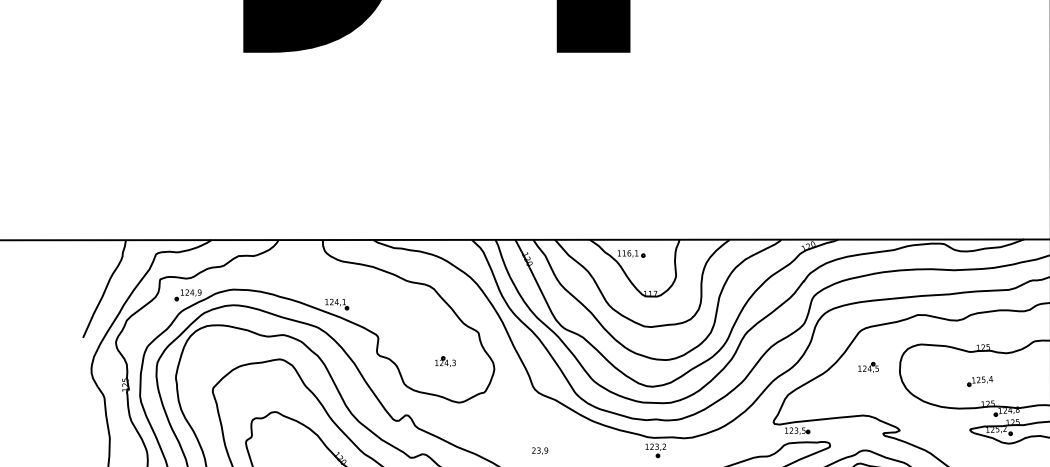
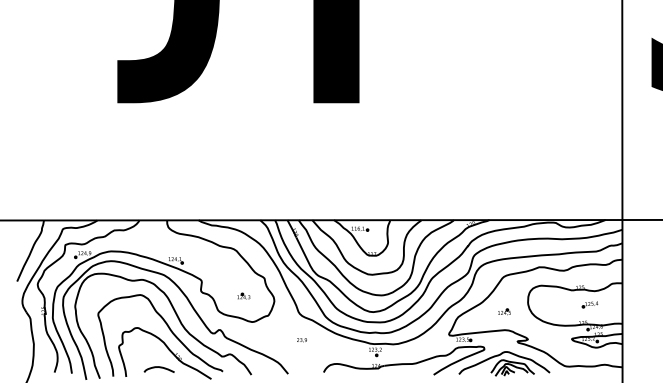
part: (868, 366) -> (504, 311), moved
part: (978, 380) -> (589, 304), moved
text: (539, 451) -> (301, 340), moved

